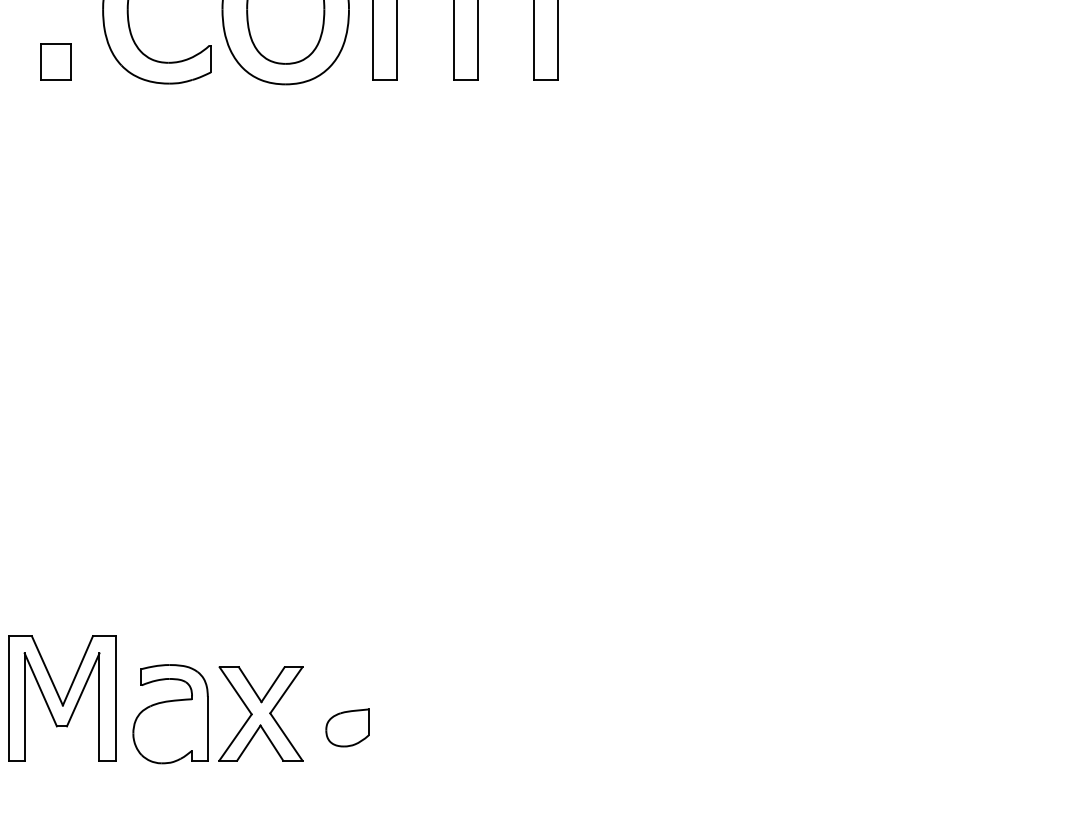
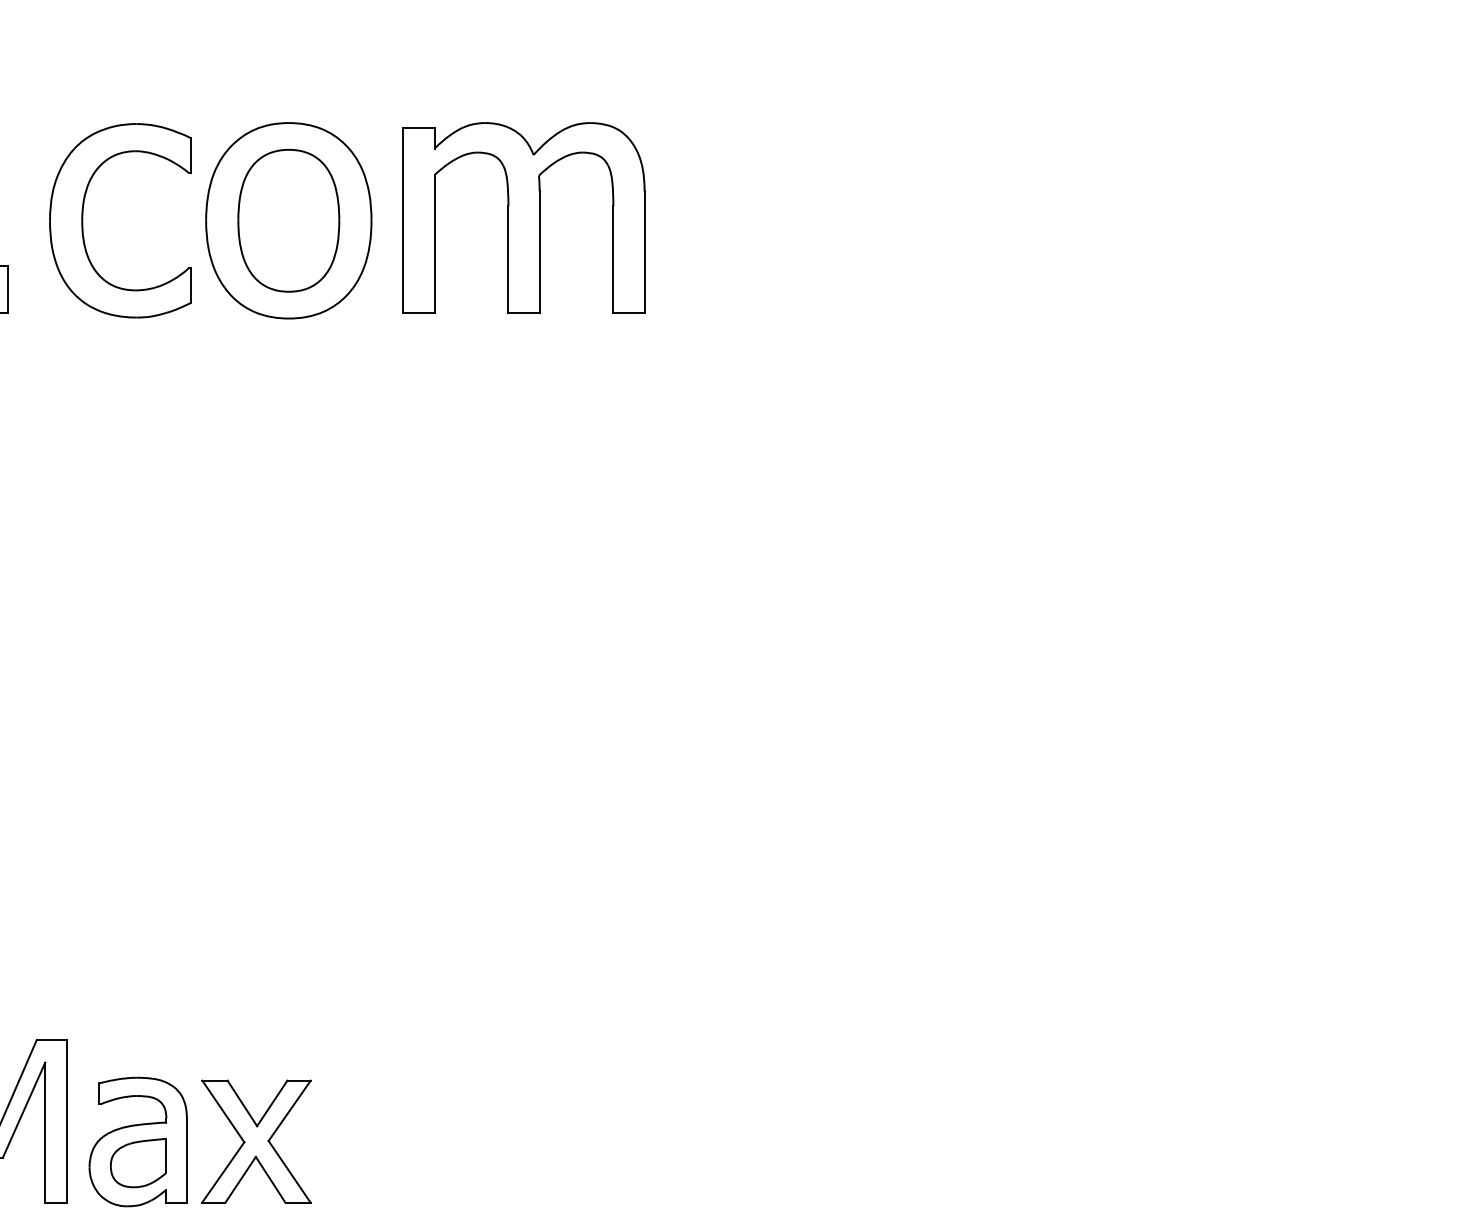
part: (347, 728) -> (138, 1163), moved

